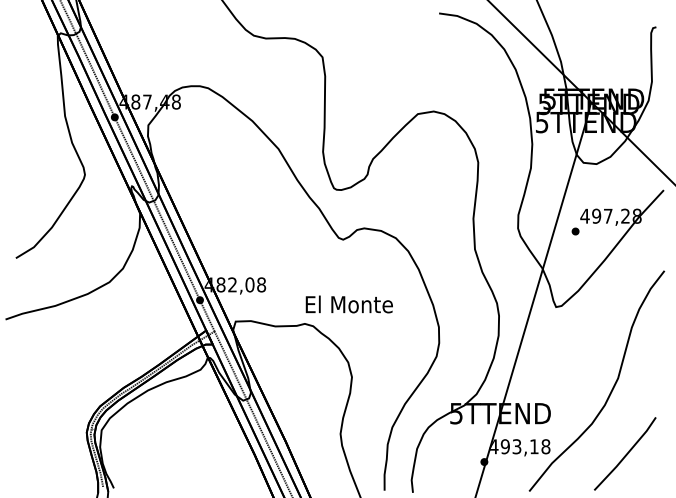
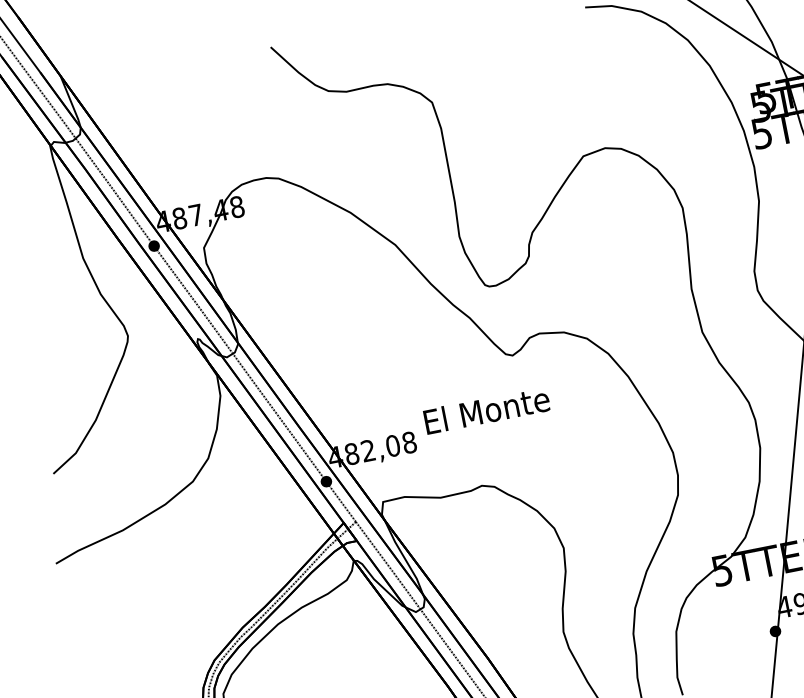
text: (348, 304) -> (485, 410), moved

